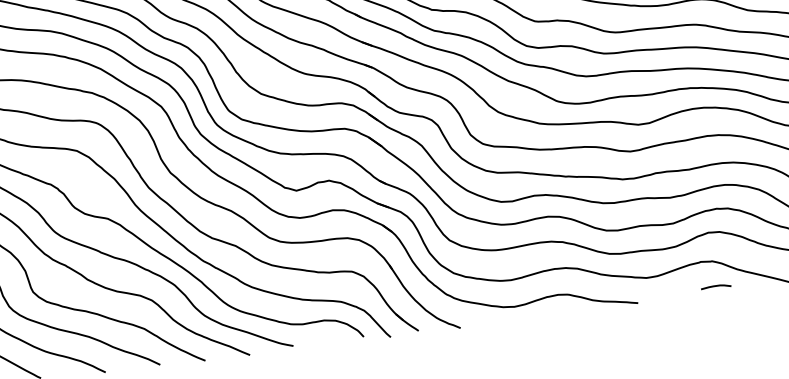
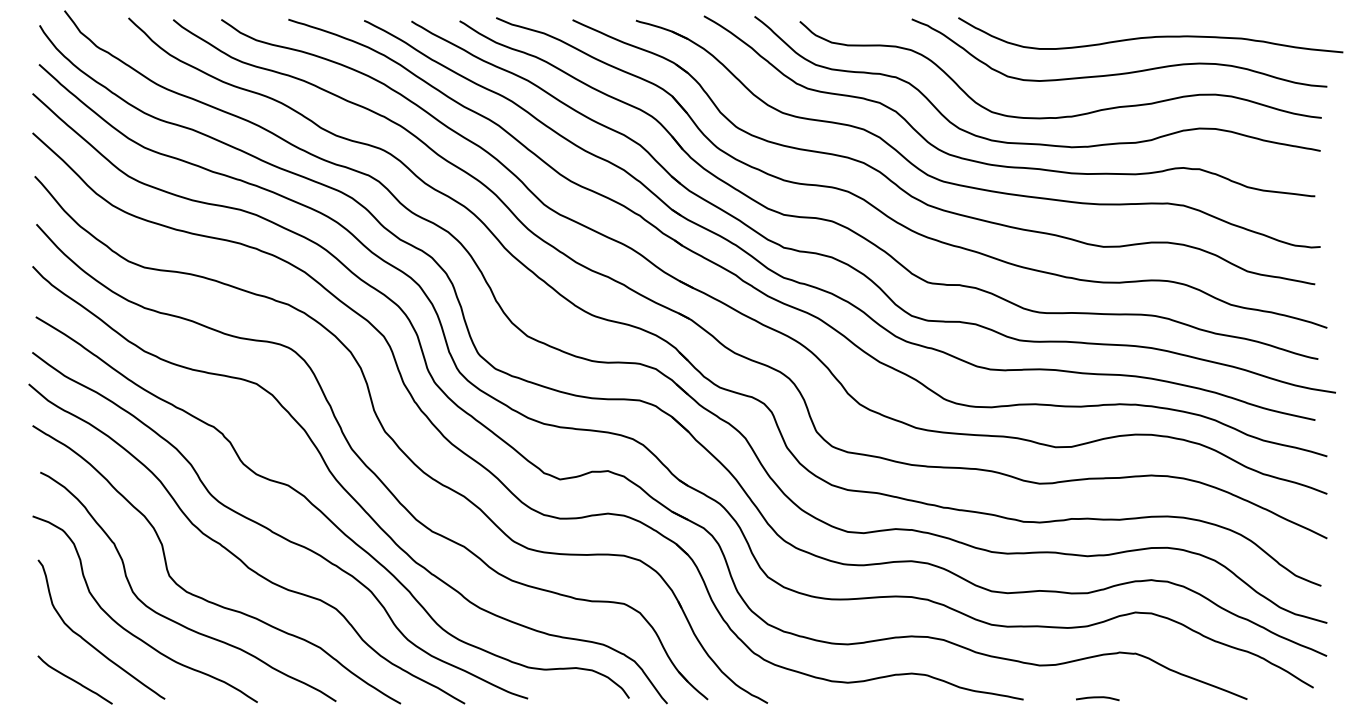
curve: (715, 286) -> (1097, 698), moved

